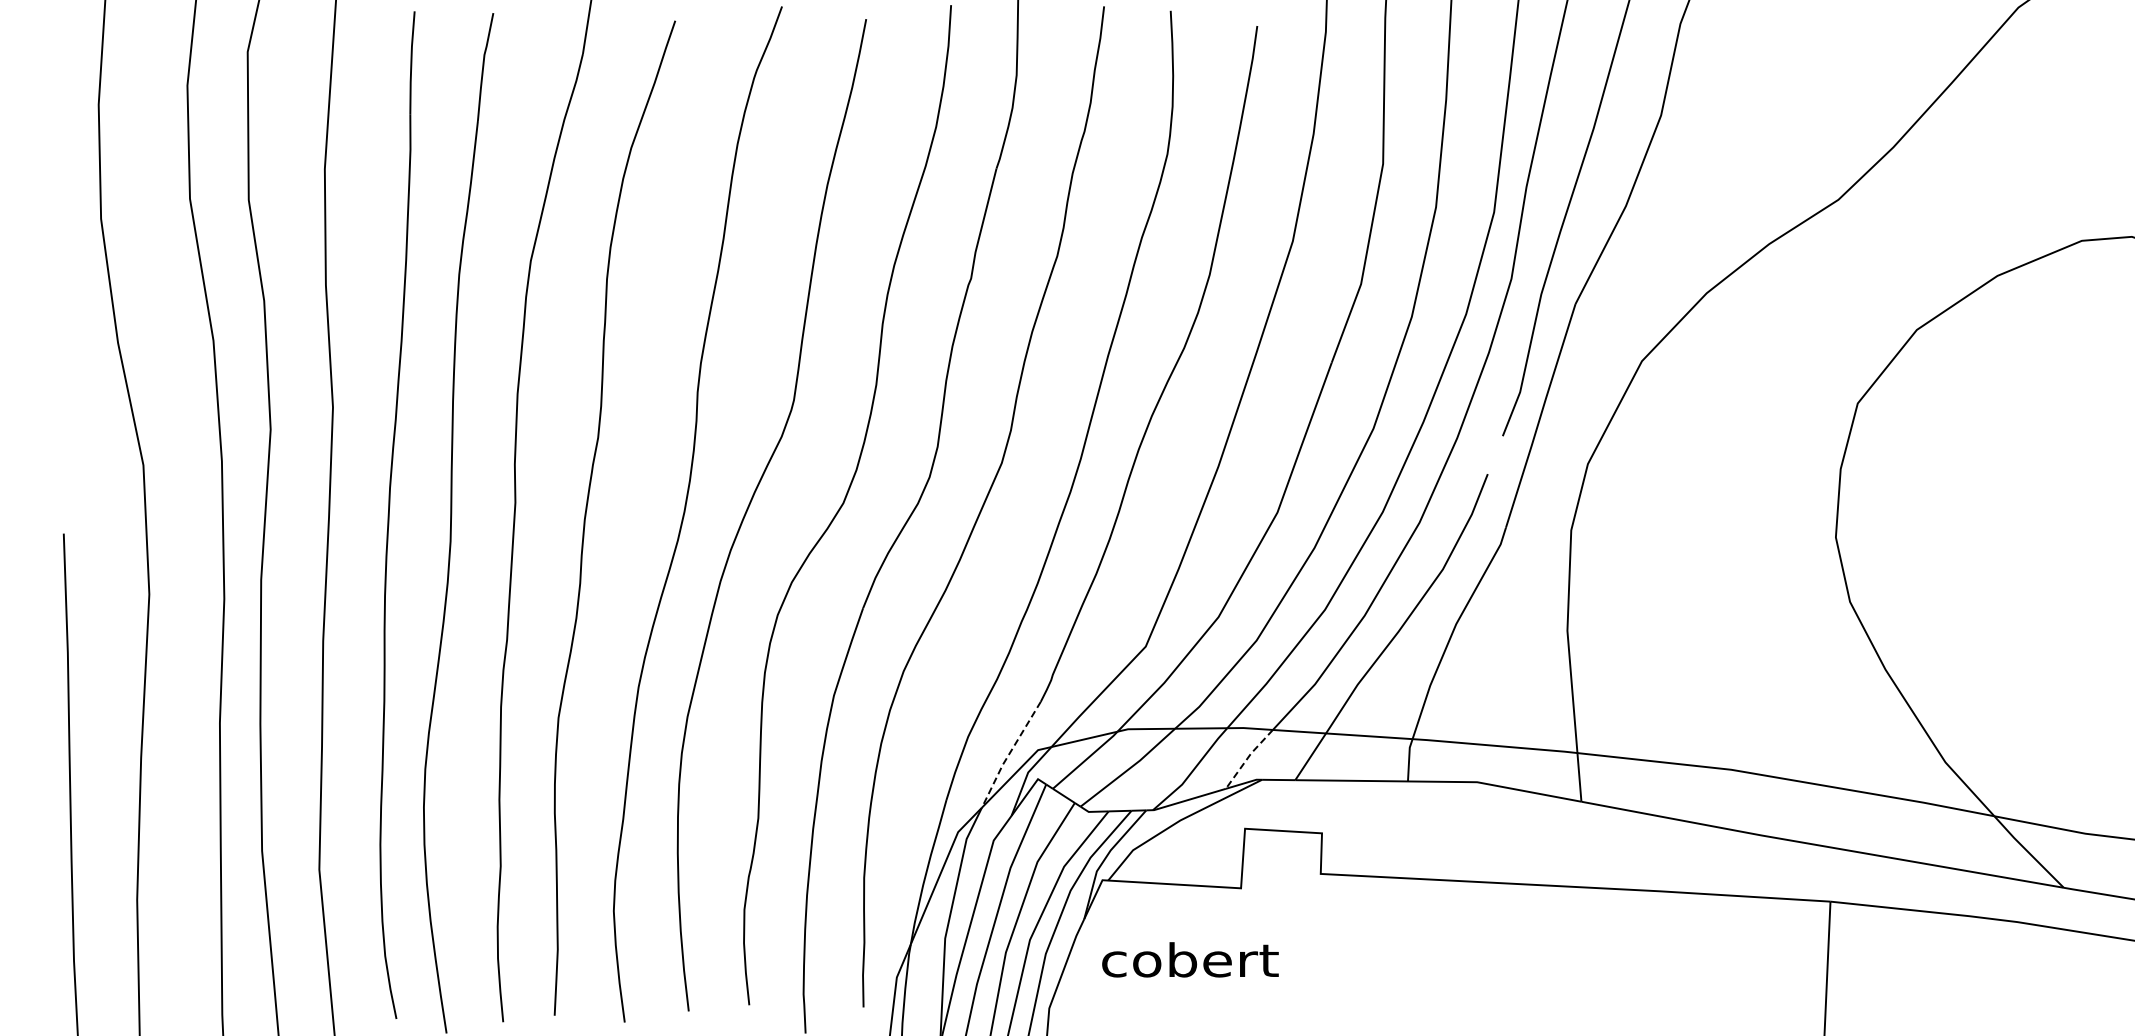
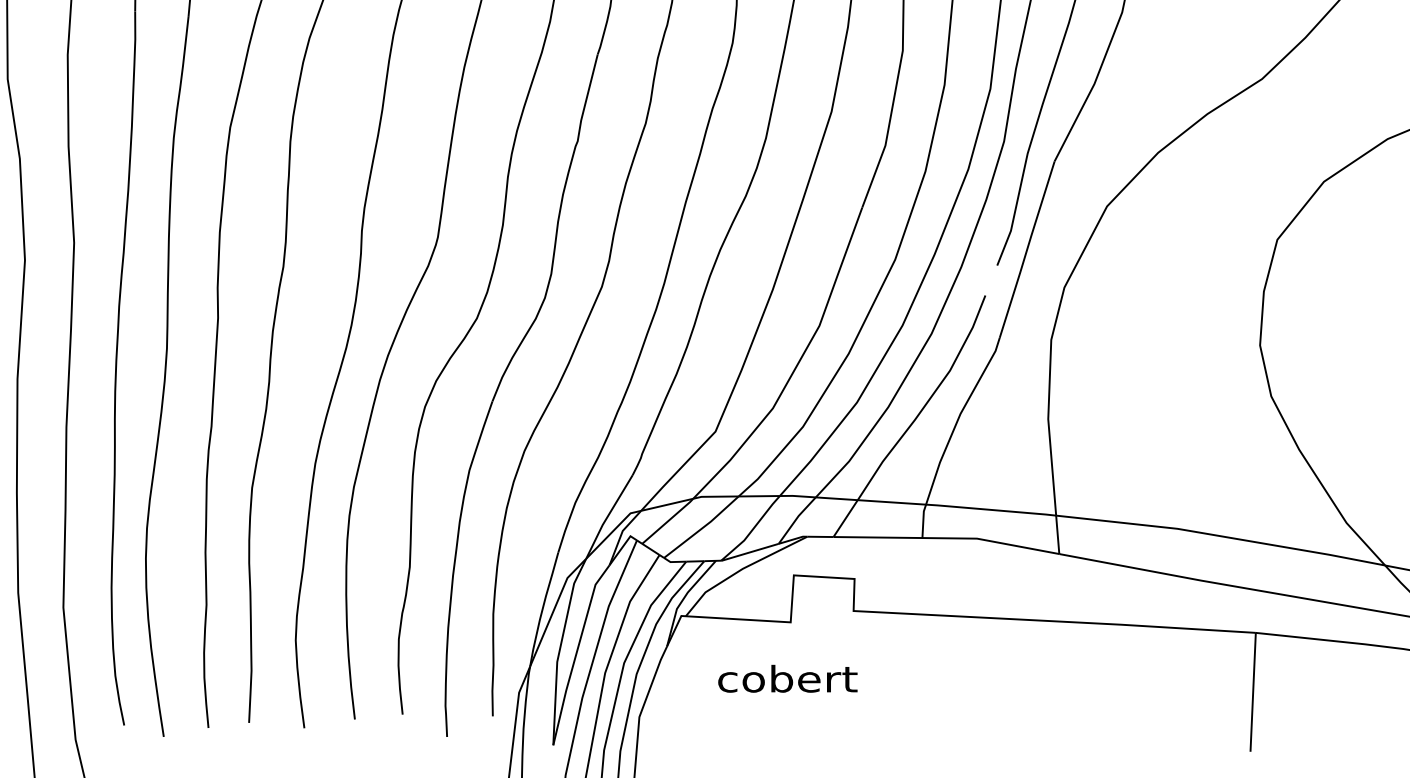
line: (1008, 754) -> (607, 516), dashed -> solid
line: (1247, 758) -> (795, 519), dashed -> solid
text: (1190, 959) -> (787, 678), moved

